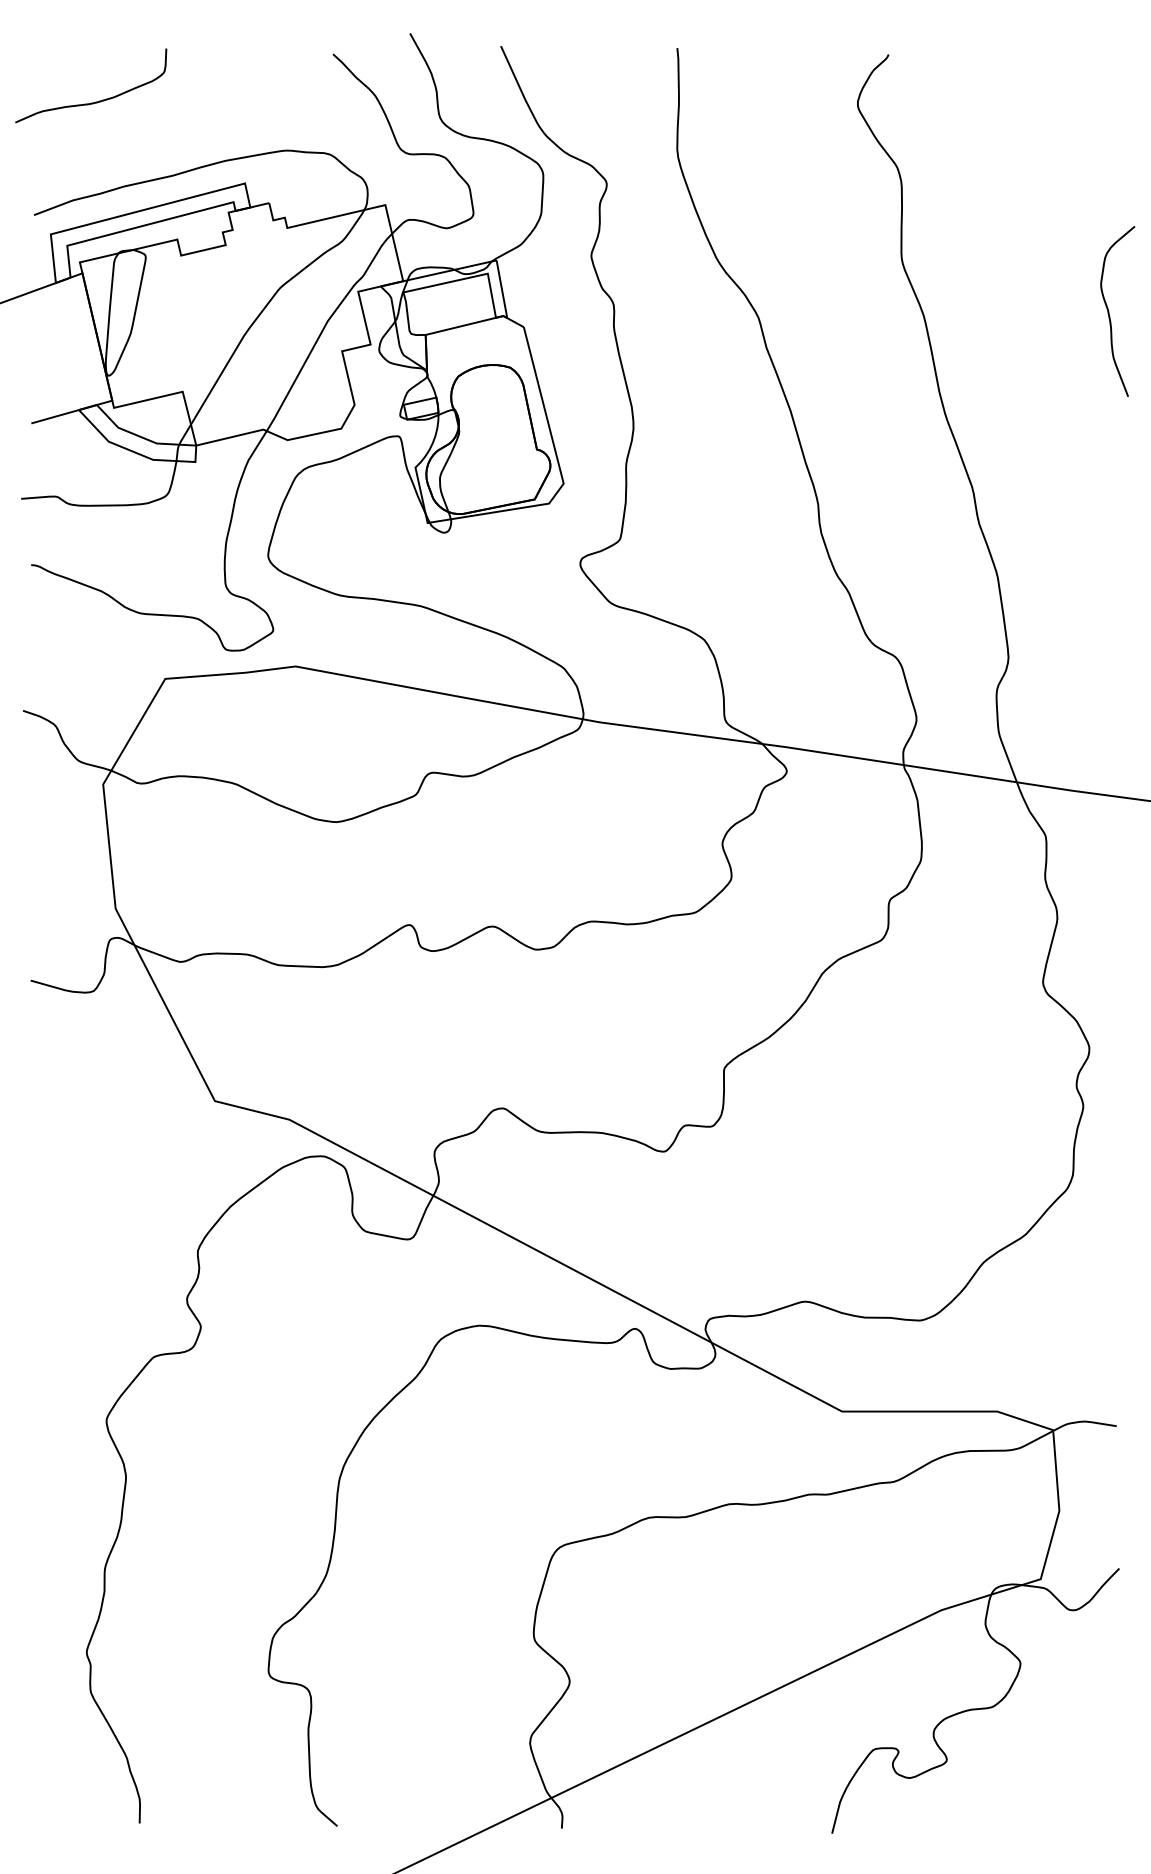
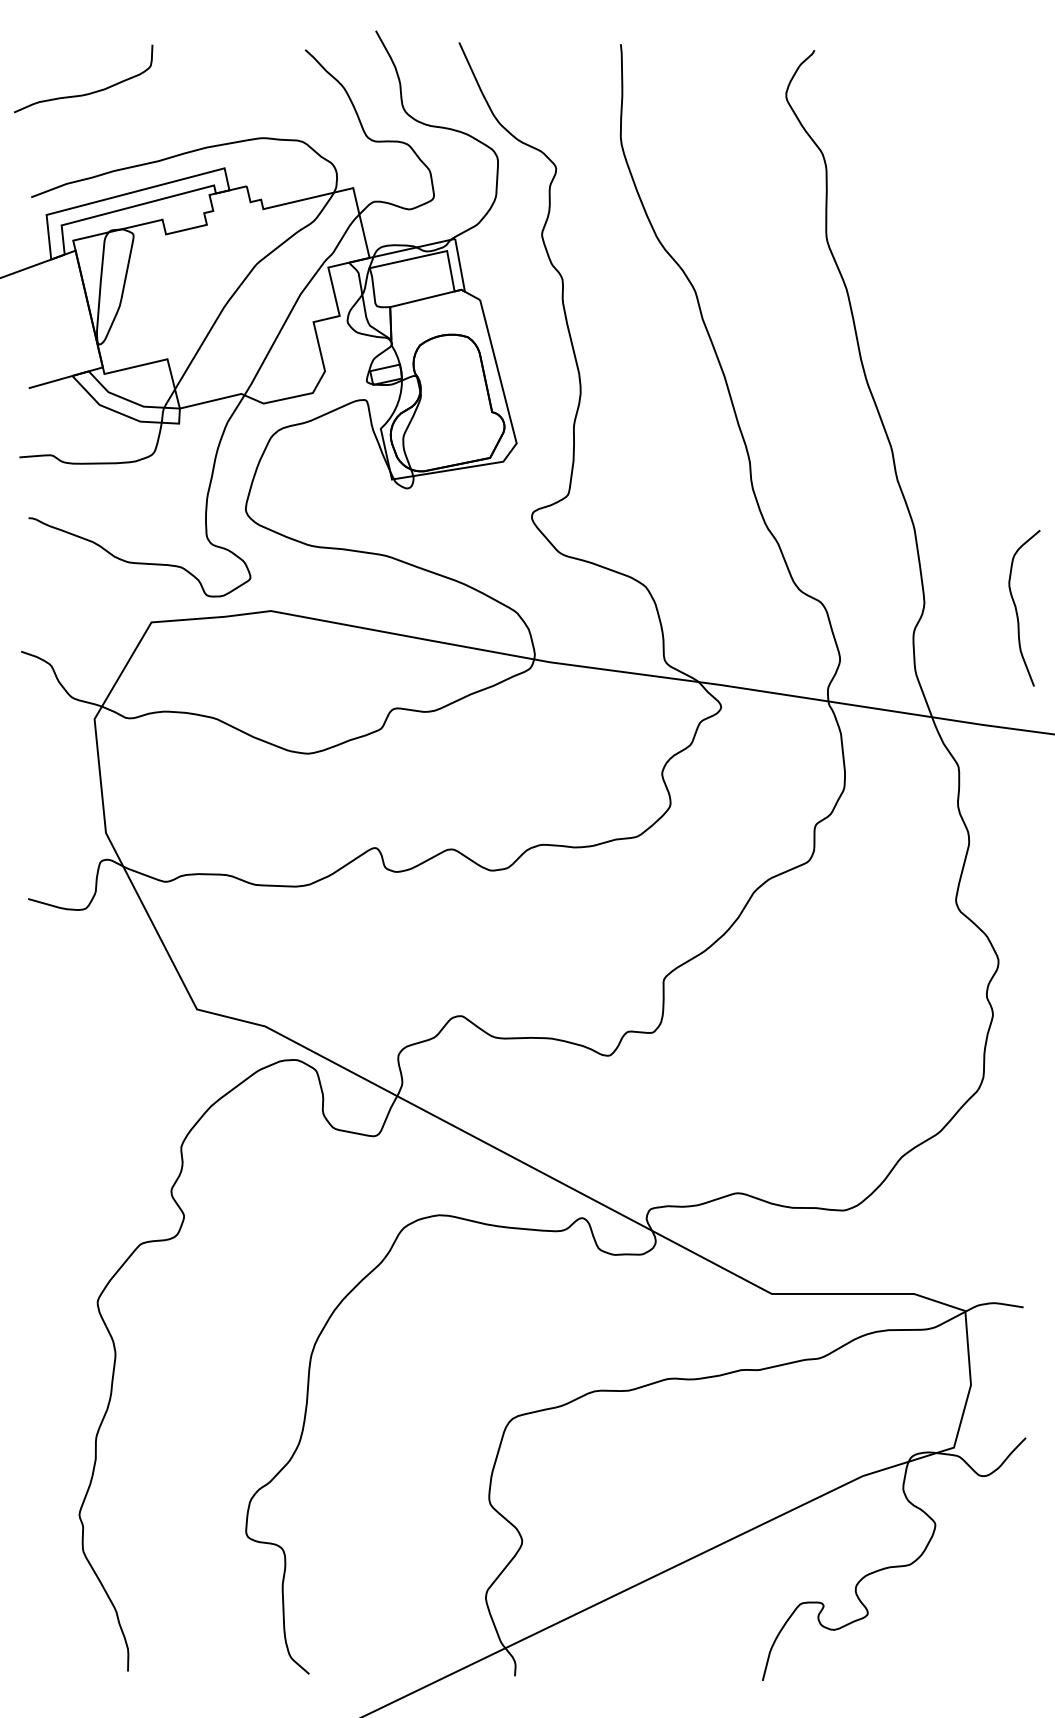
curve: (1109, 311) -> (1016, 608), moved

